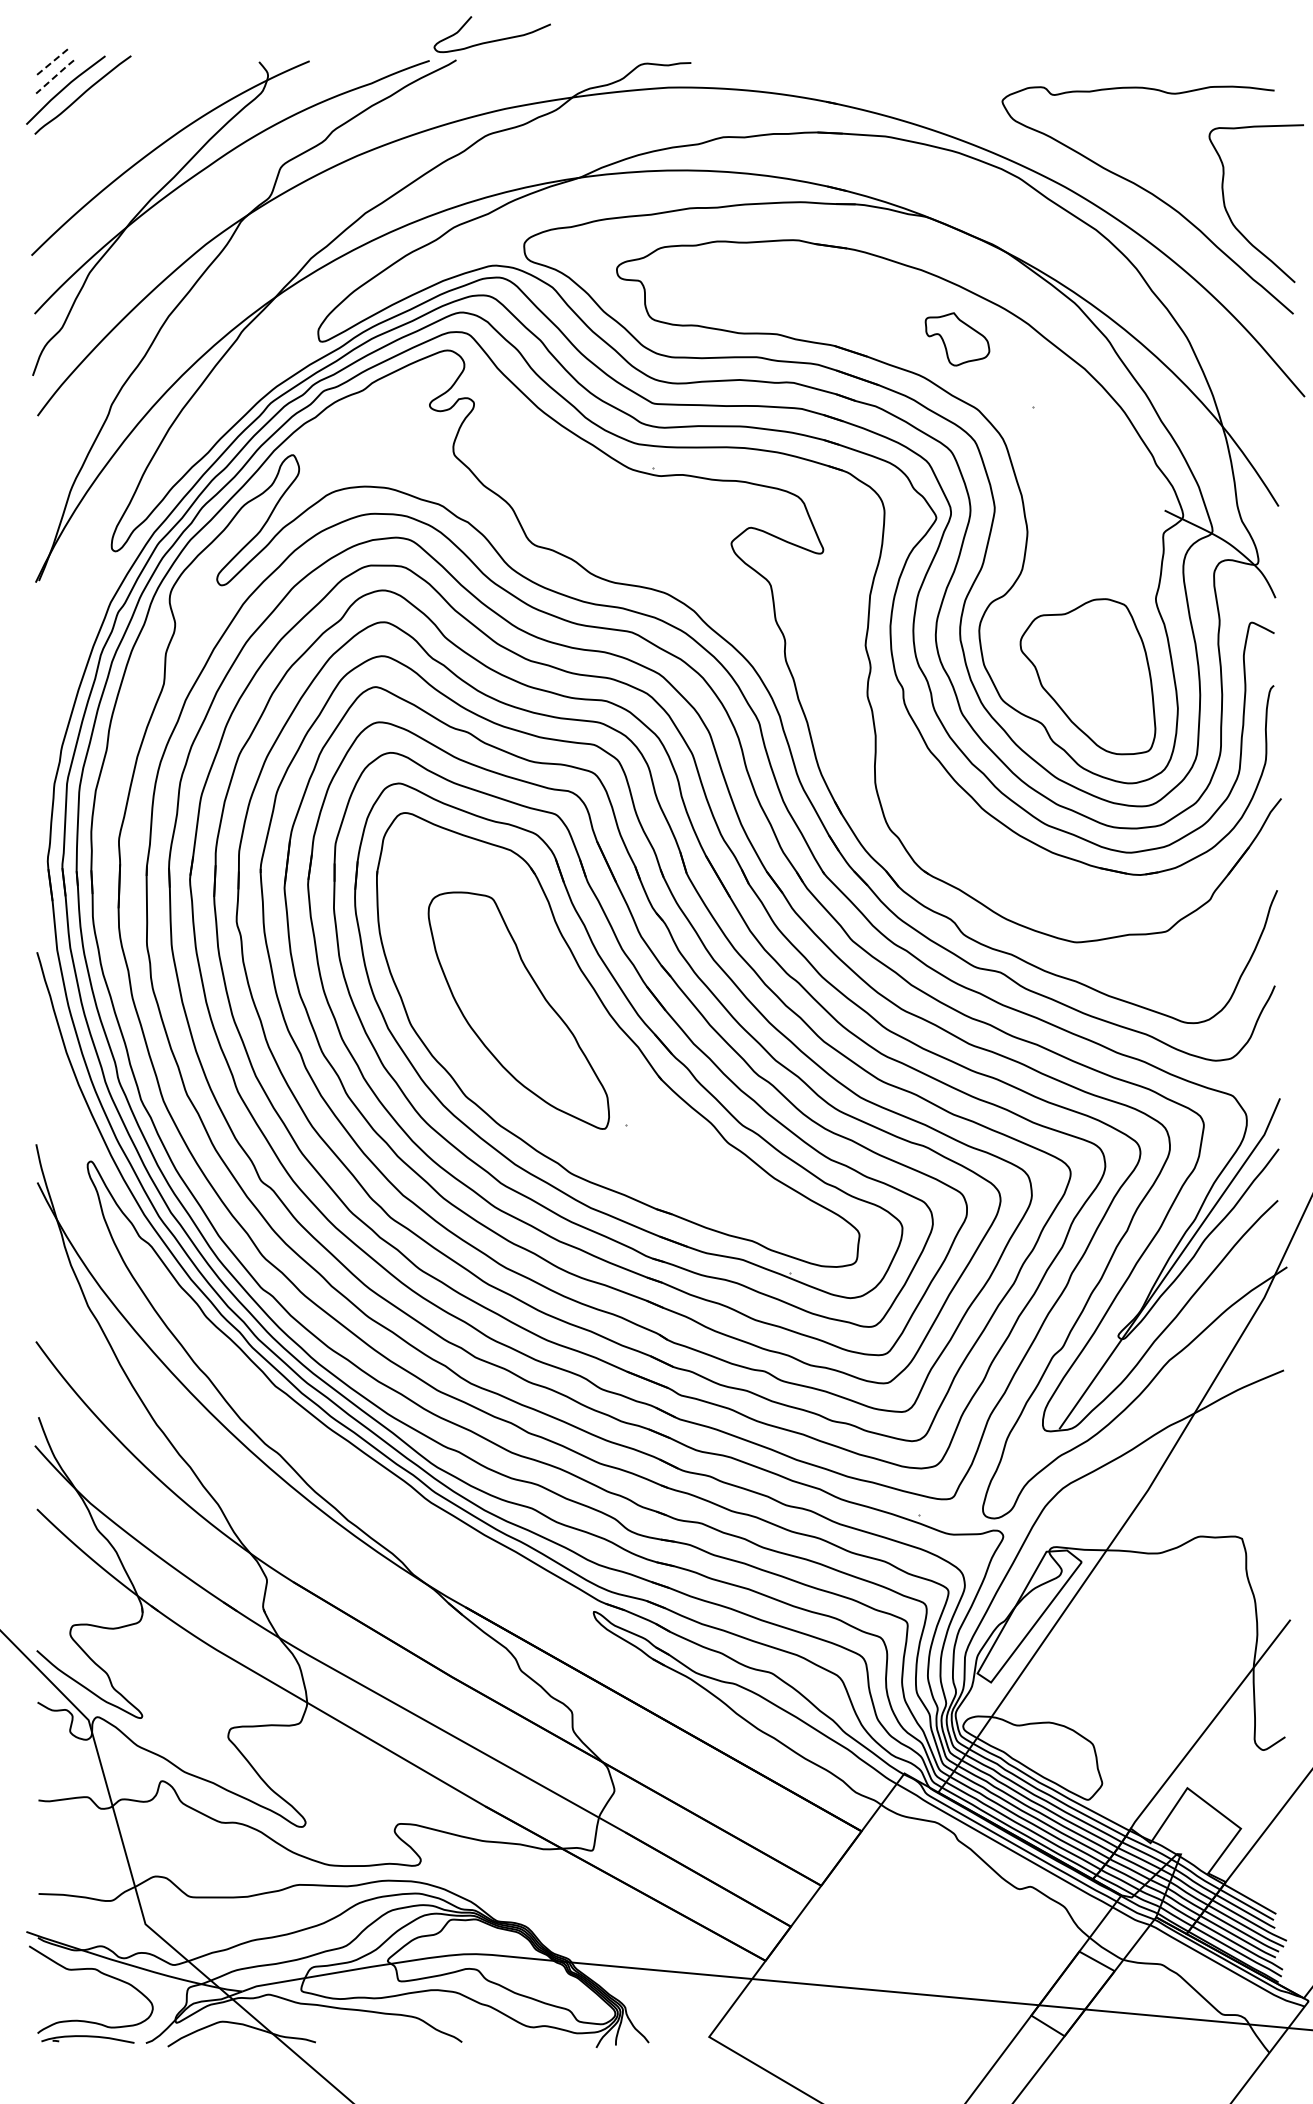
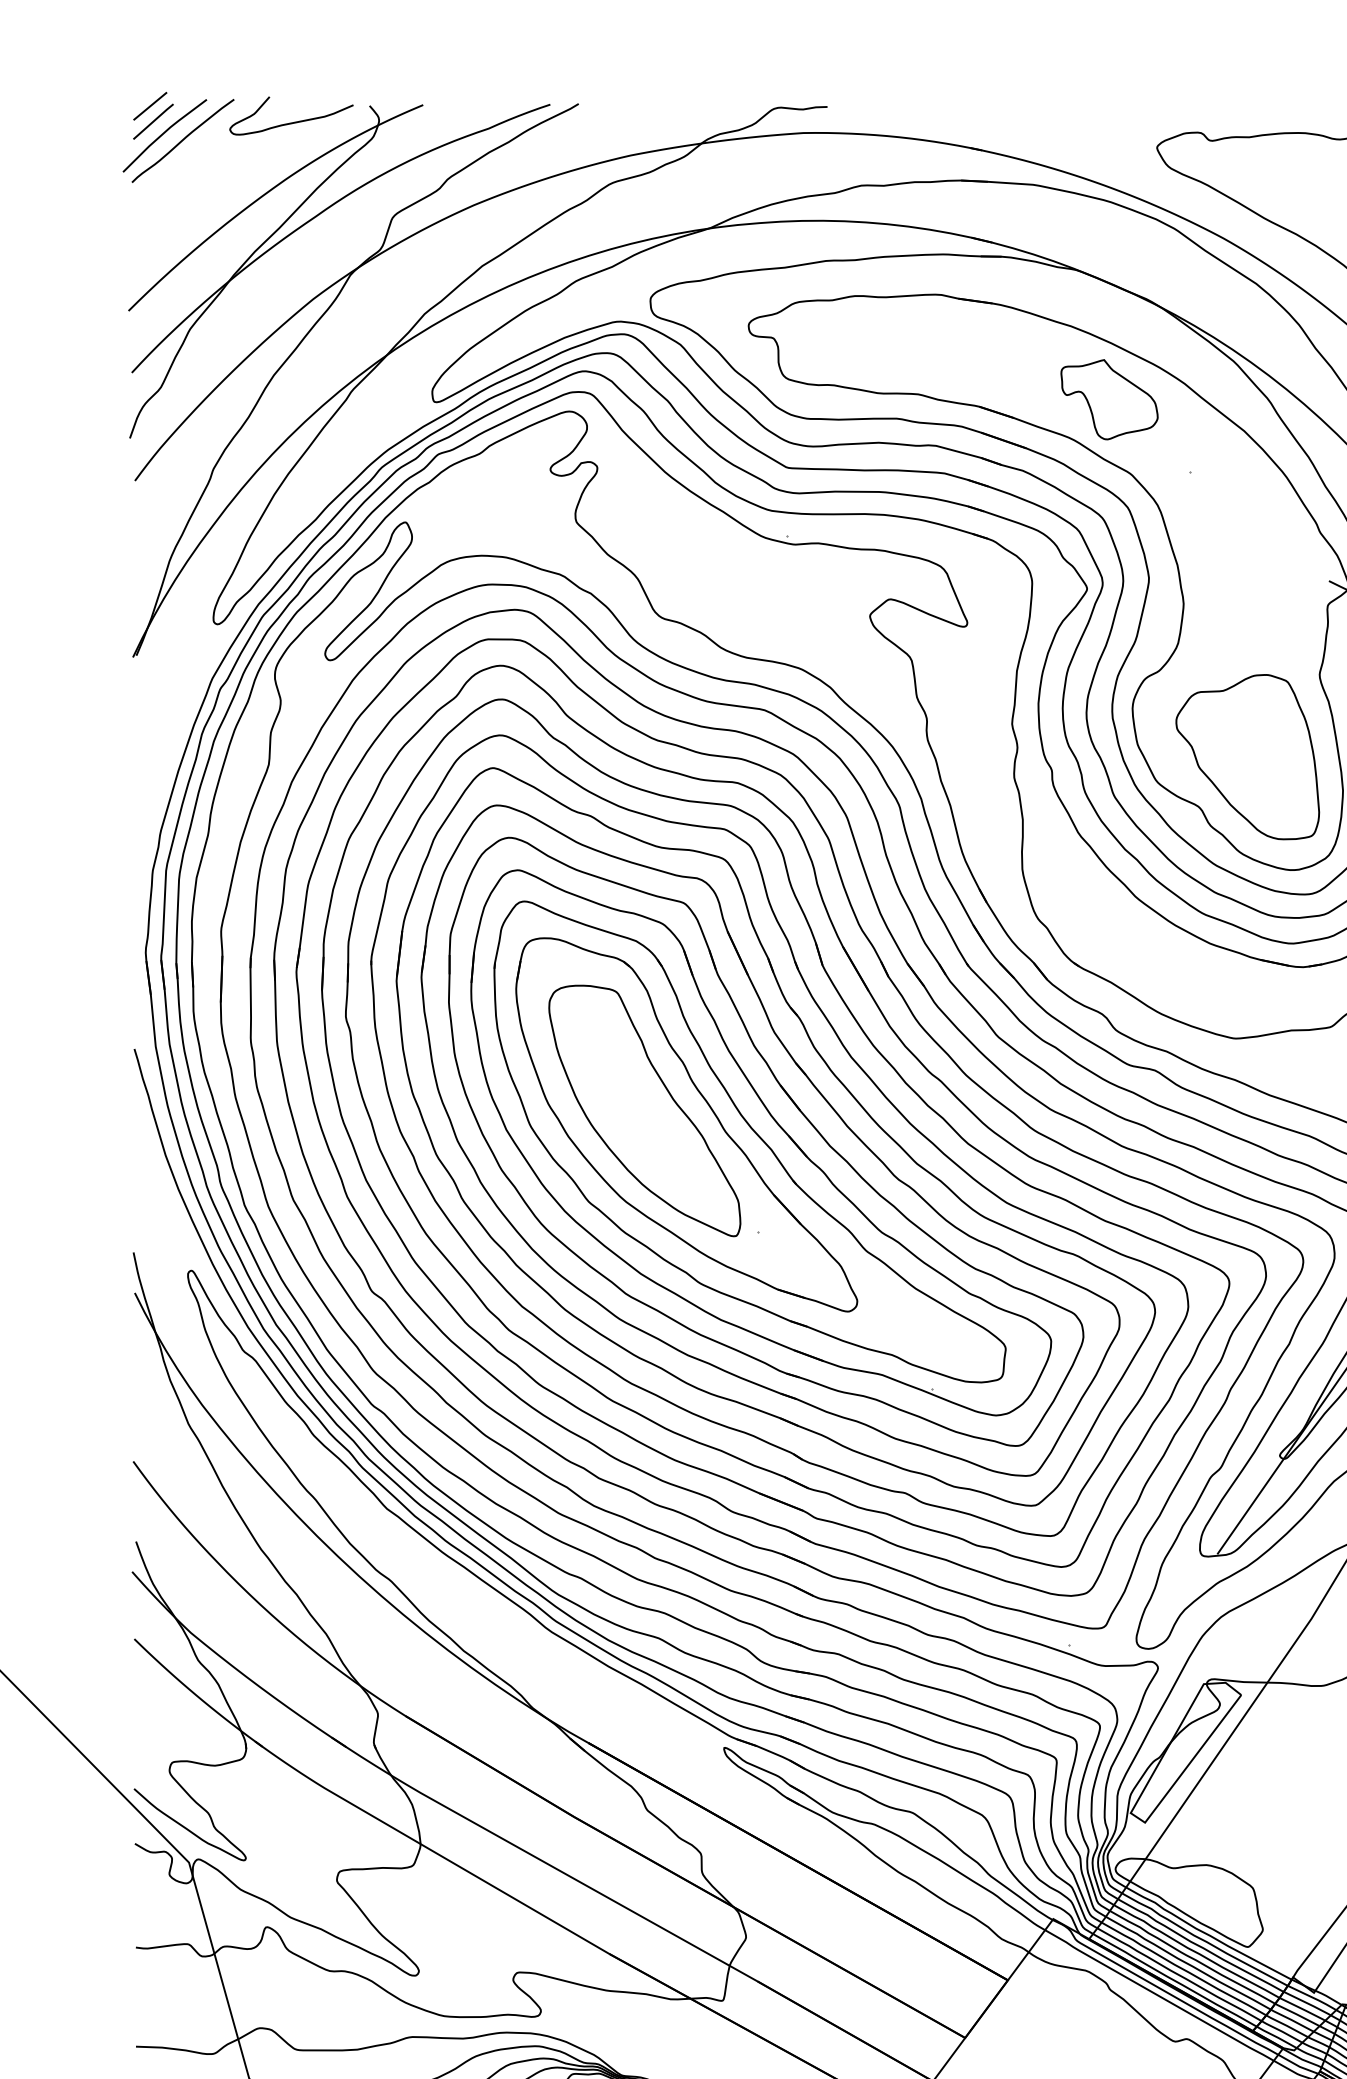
curve: (491, 40) -> (290, 122), moved
line: (52, 62) -> (150, 106), dashed -> solid
line: (55, 76) -> (153, 121), dashed -> solid
part: (957, 339) -> (1109, 399), size x1.43
part: (558, 1023) -> (686, 1124), added

